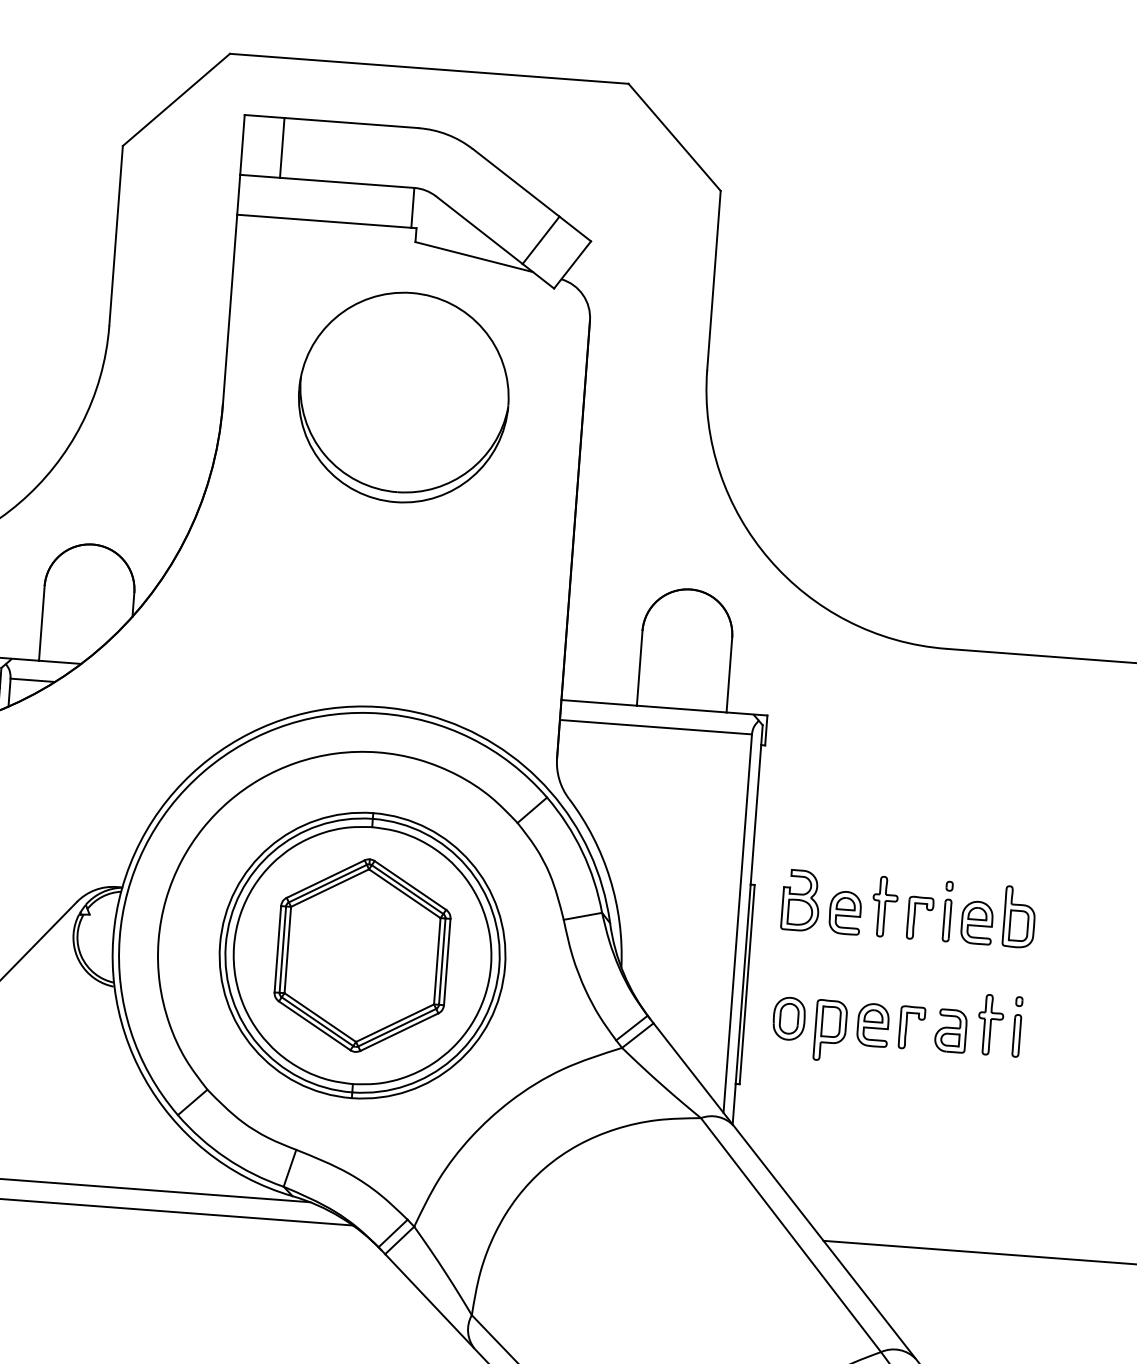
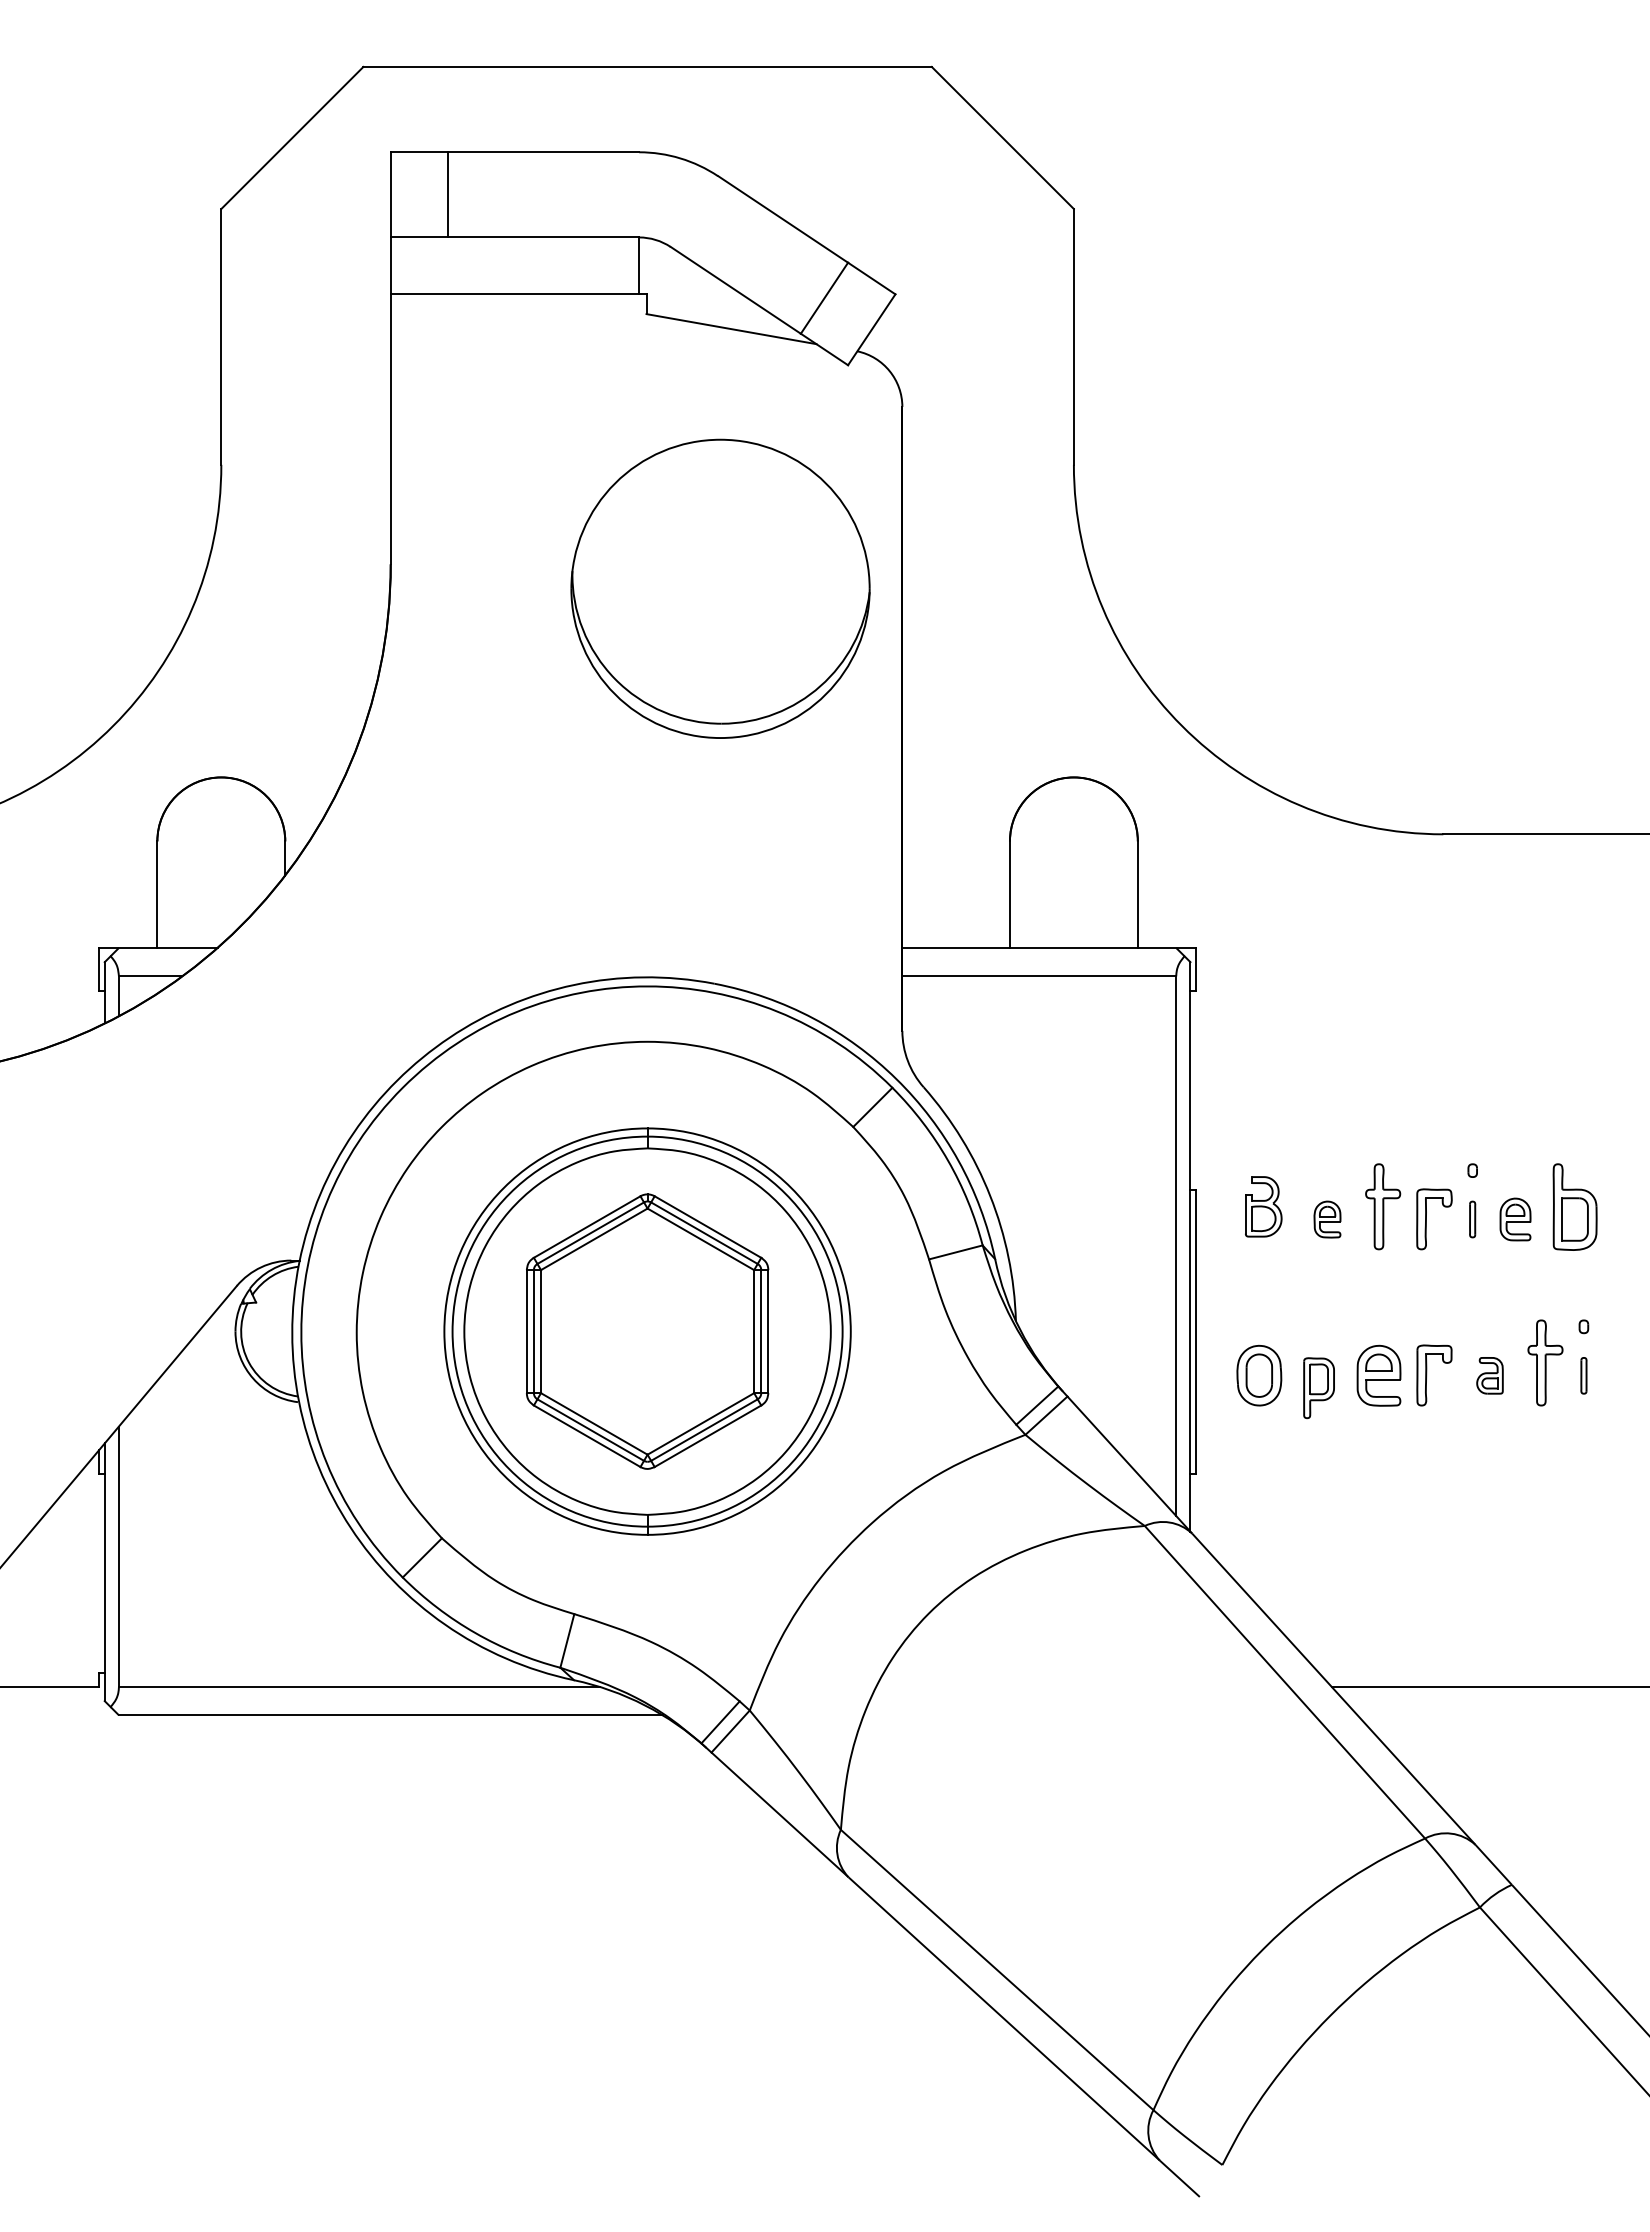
part: (403, 397) -> (720, 588), moved
part: (801, 900) -> (1263, 1206), size x0.7
part: (845, 912) -> (1327, 1219), size x0.6
part: (946, 920) -> (1472, 1219), size x0.6
part: (977, 922) -> (1515, 1219), size x0.7
part: (830, 1030) -> (1318, 1387), size x0.7
part: (950, 1030) -> (1489, 1375), size x0.6
part: (1016, 1035) -> (1583, 1375), size x0.6

